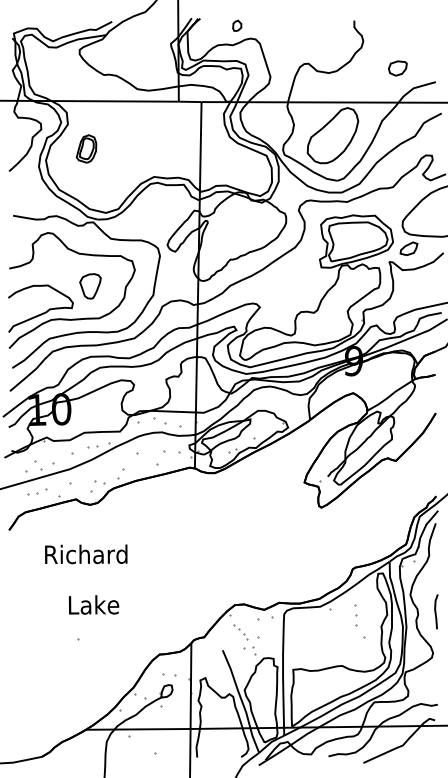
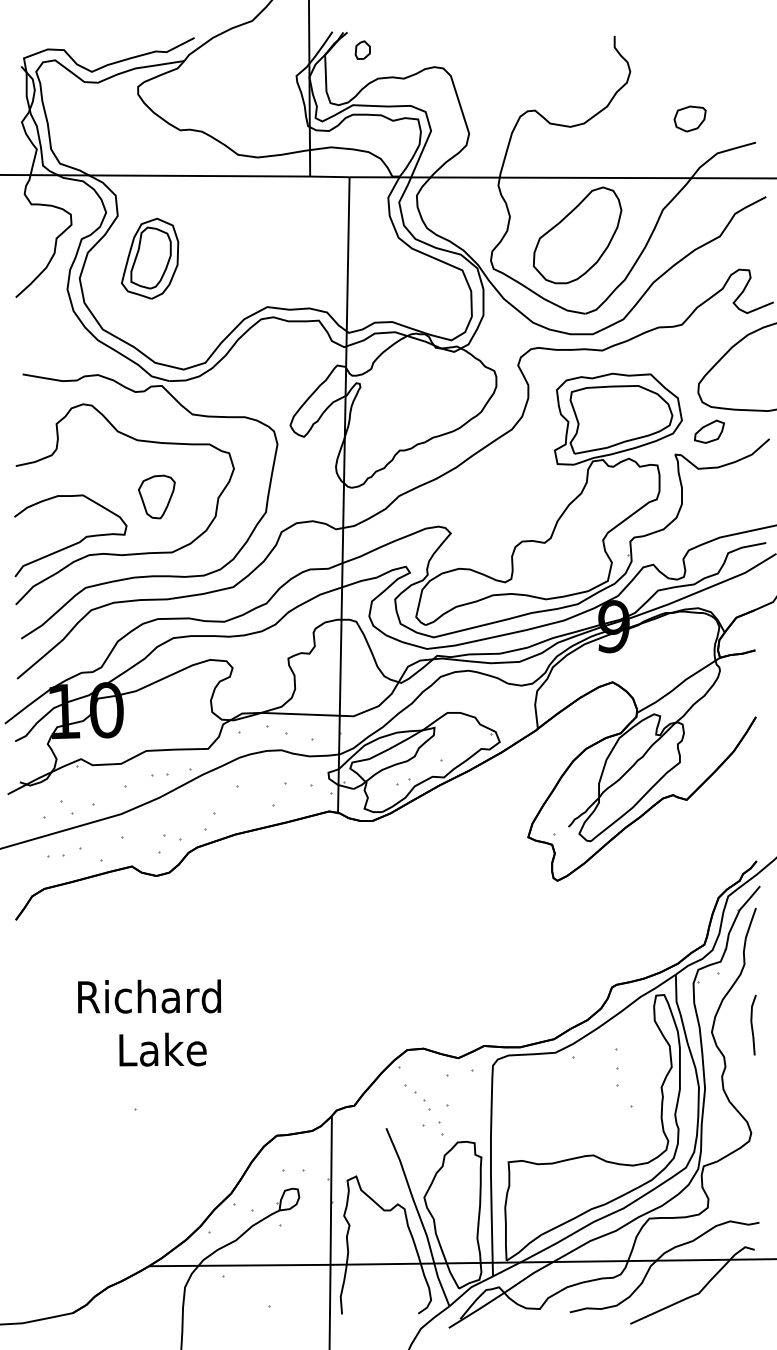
part: (237, 25) -> (363, 49), moved
part: (86, 148) -> (149, 257), size x1.67
text: (86, 554) -> (149, 996), moved
line: (436, 611) -> (753, 1024), moved

